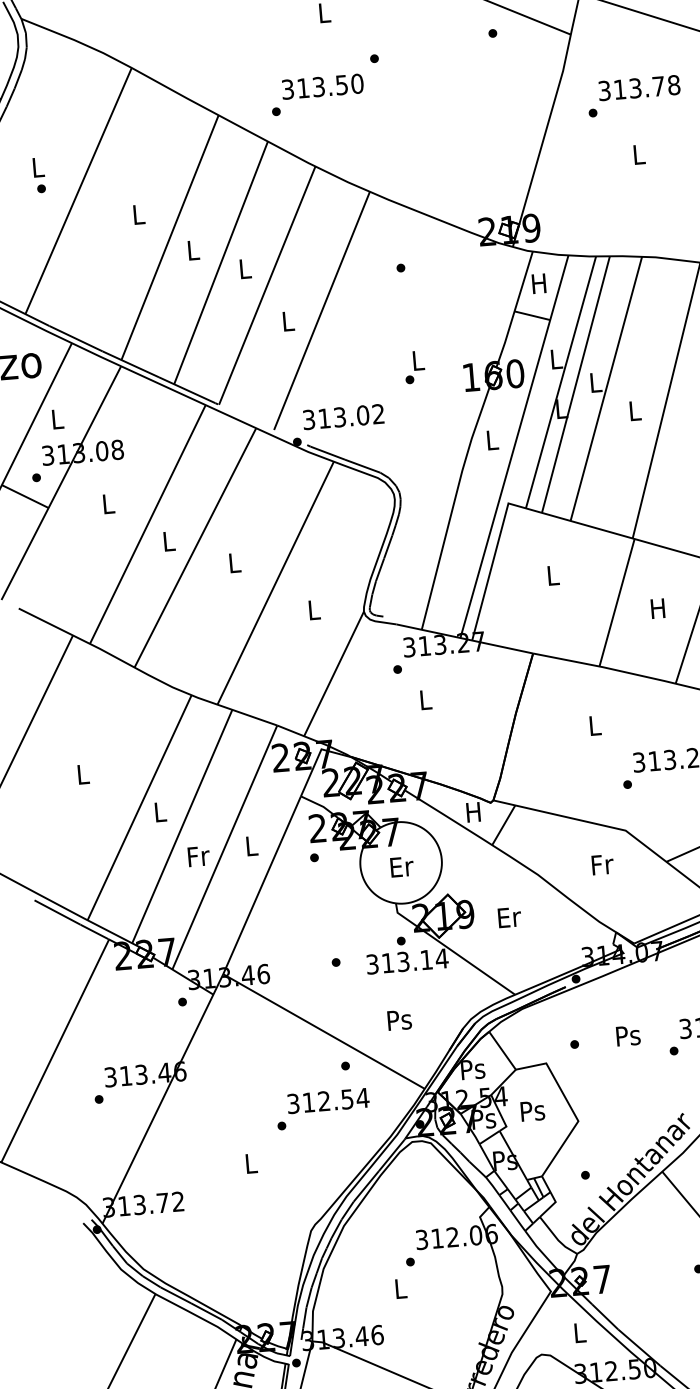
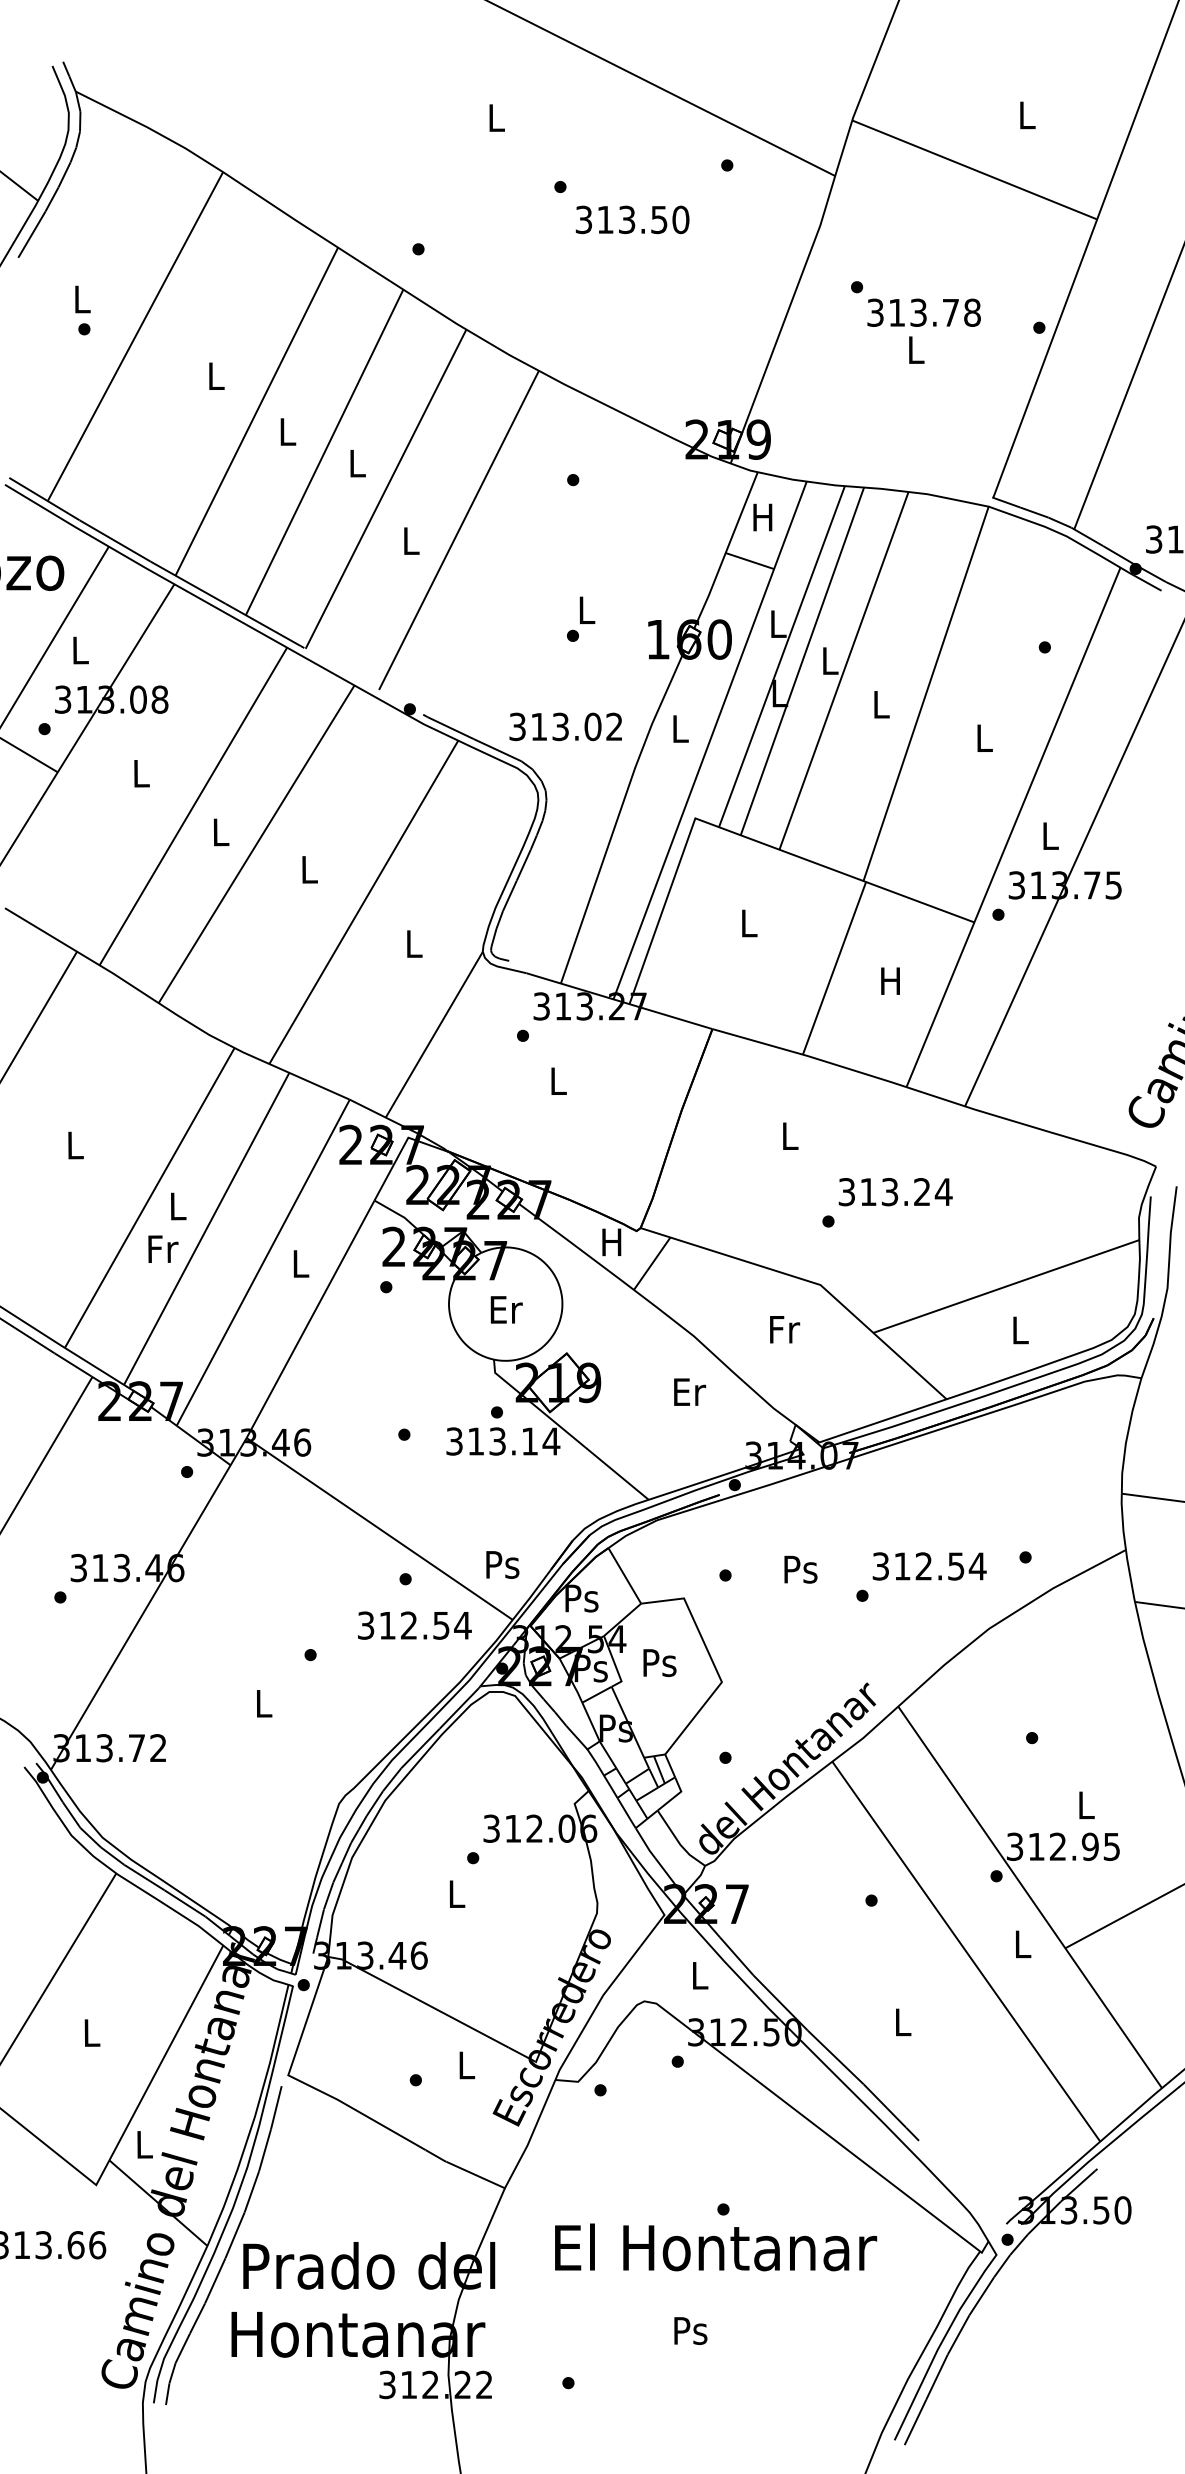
text: (322, 86) -> (632, 219), moved
text: (638, 87) -> (923, 312), moved
text: (343, 416) -> (565, 726), moved
text: (199, 855) -> (163, 1248), moved
text: (510, 917) -> (690, 1391), moved
text: (399, 1019) -> (502, 1564), moved
text: (328, 1100) -> (414, 1625), moved

